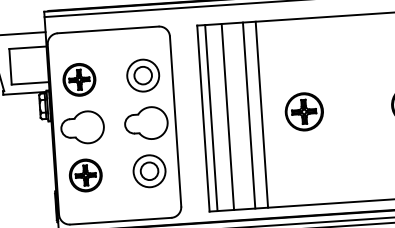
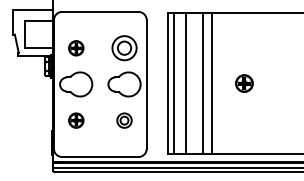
part: (79, 80) -> (76, 48), size x0.6
part: (304, 111) -> (244, 83), size x0.6
part: (149, 170) -> (124, 120), size x0.6
part: (86, 175) -> (76, 120), size x0.6

